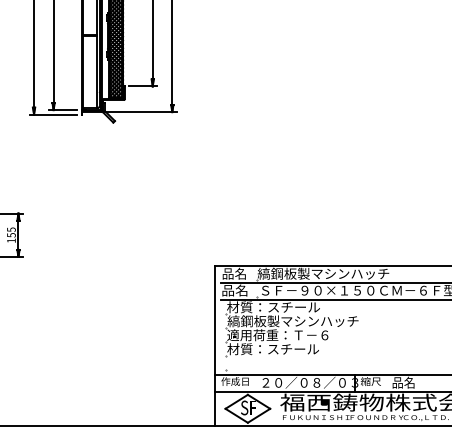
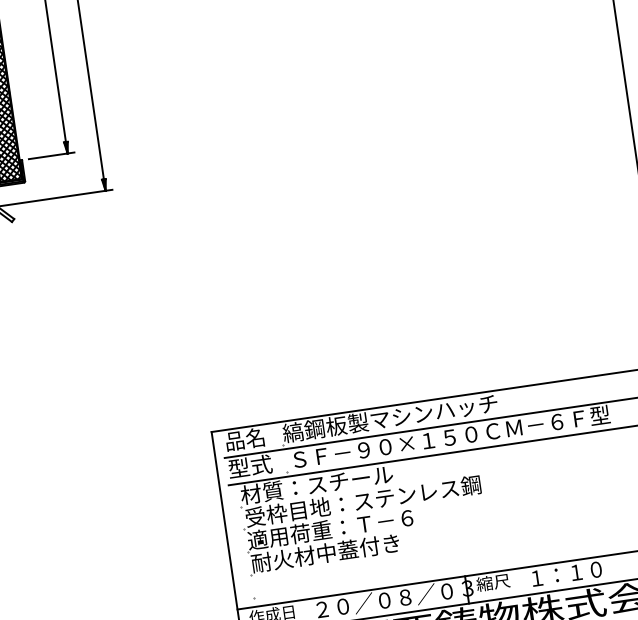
text: (235, 290) -> (250, 466), 品名 -> 型式
text: (299, 321) -> (362, 501), 縞鋼板製マシンハッチ -> 受枠目地：ステンレス鋼
text: (272, 349) -> (325, 553), 材質：スチール -> 耐火材中蓋付き
text: (414, 382) -> (564, 573), 品名 -> １：１０

